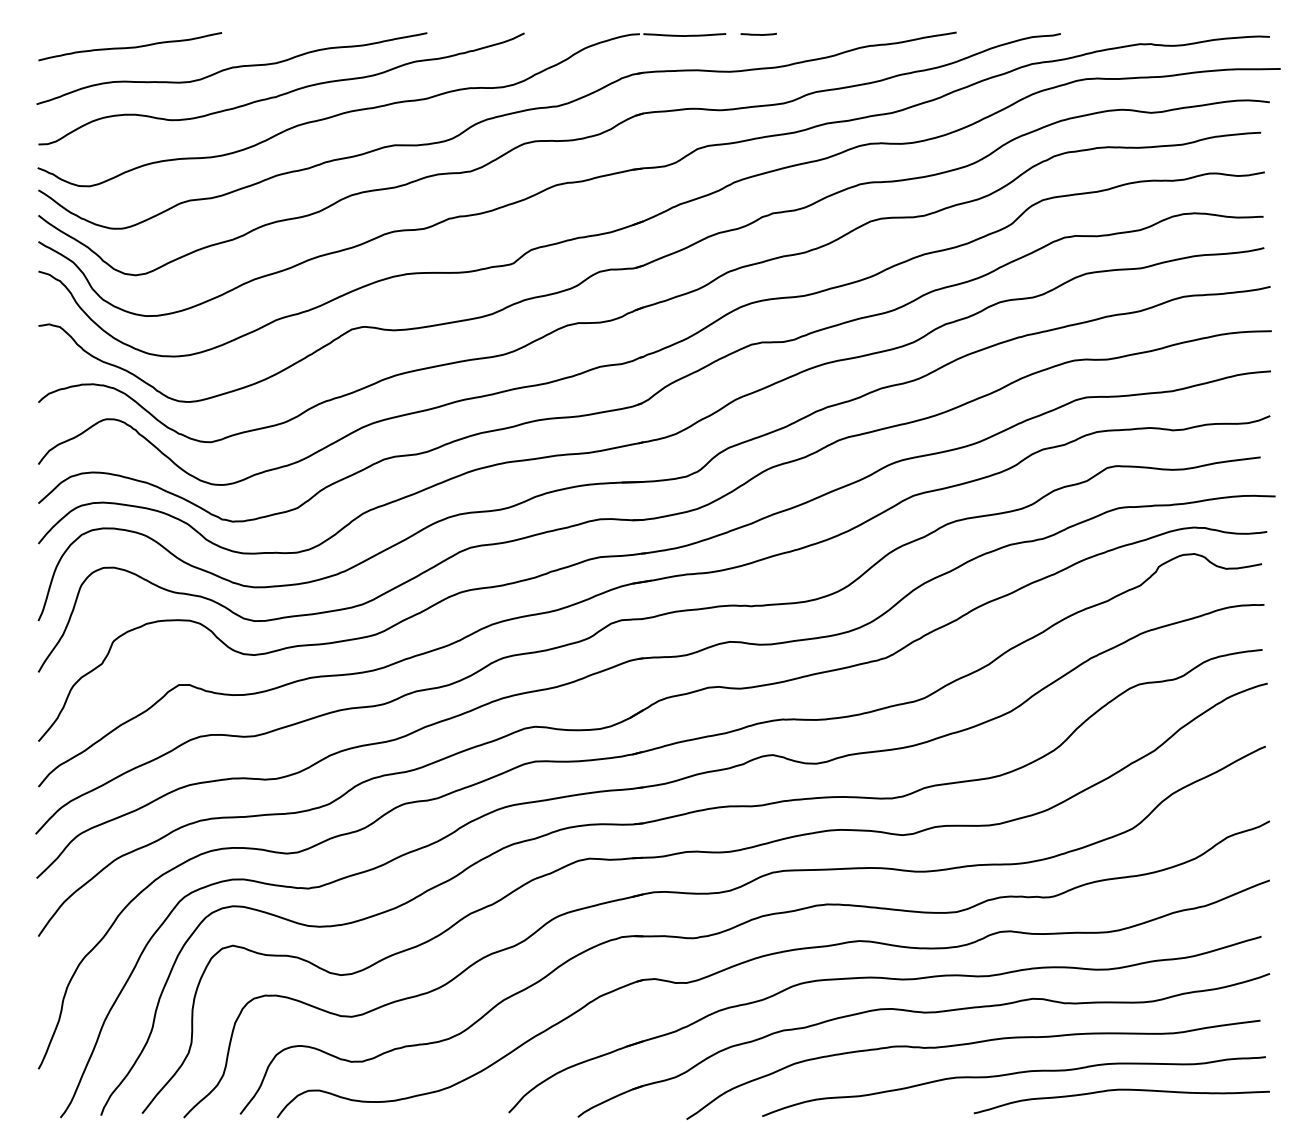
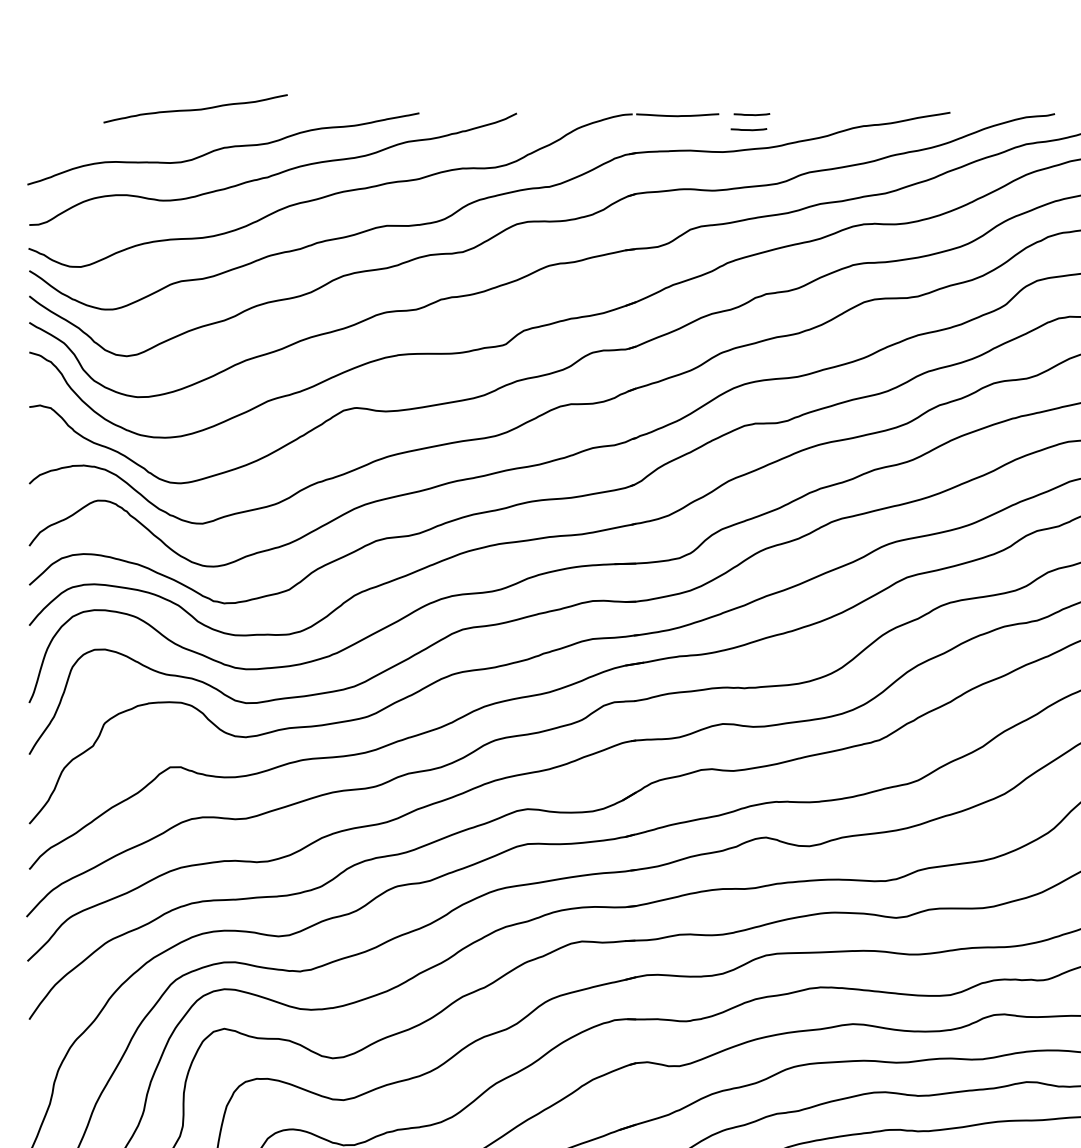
curve: (130, 46) -> (195, 108), moved
line: (755, 49) -> (748, 129), added

